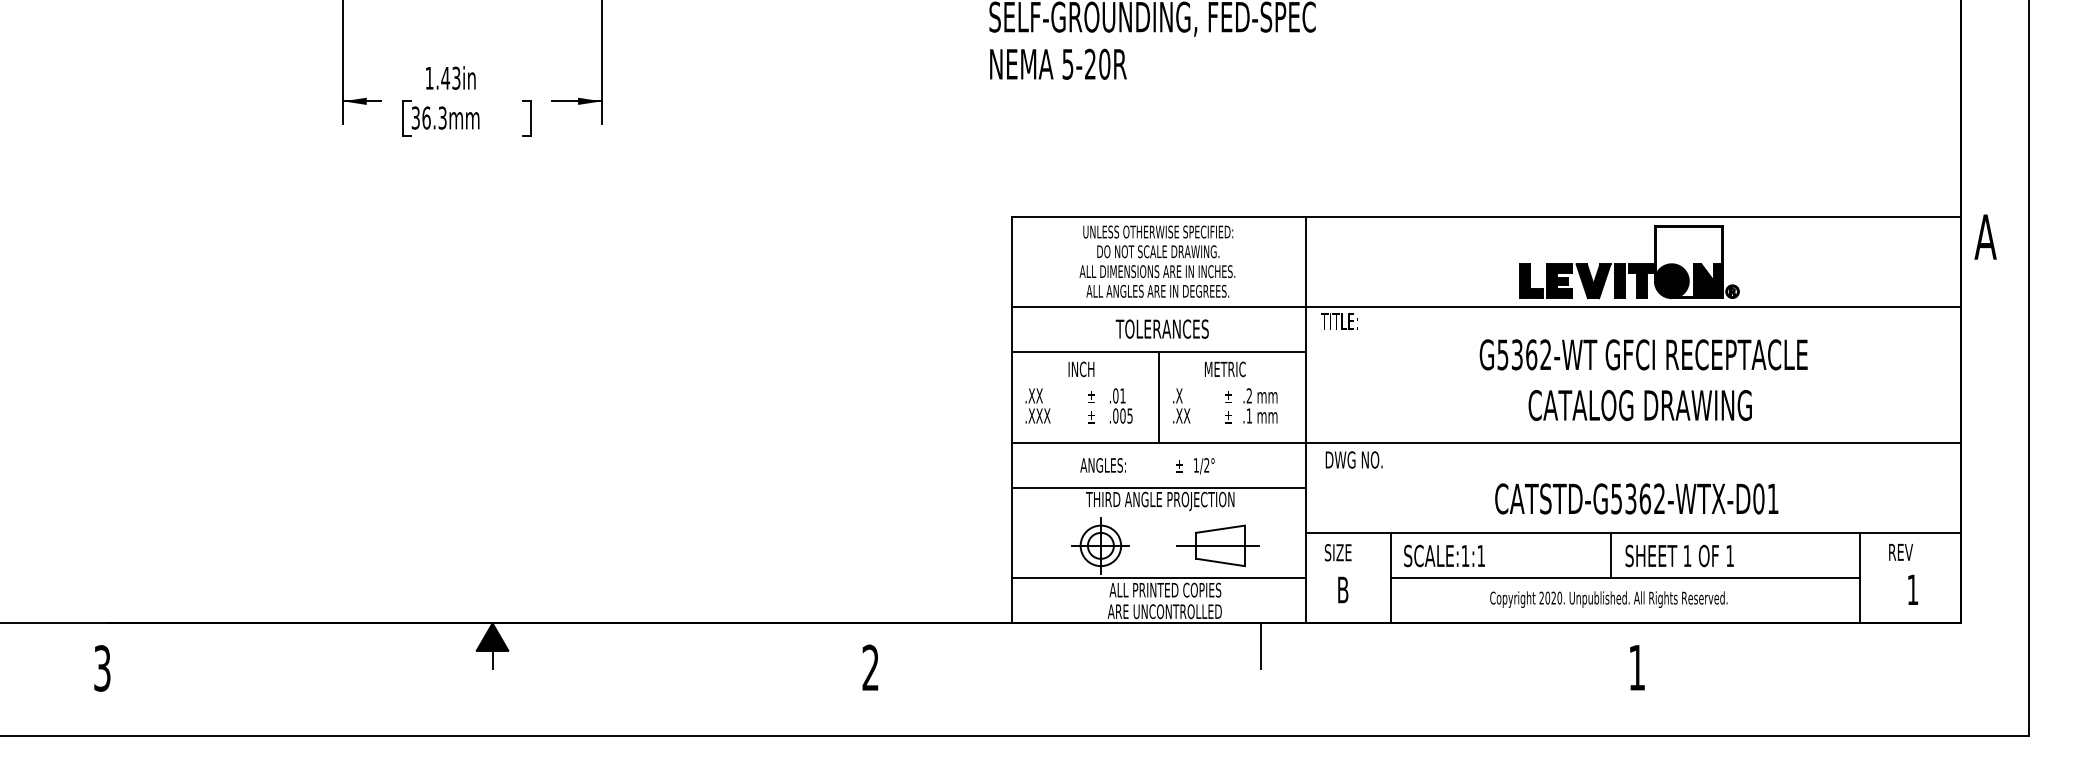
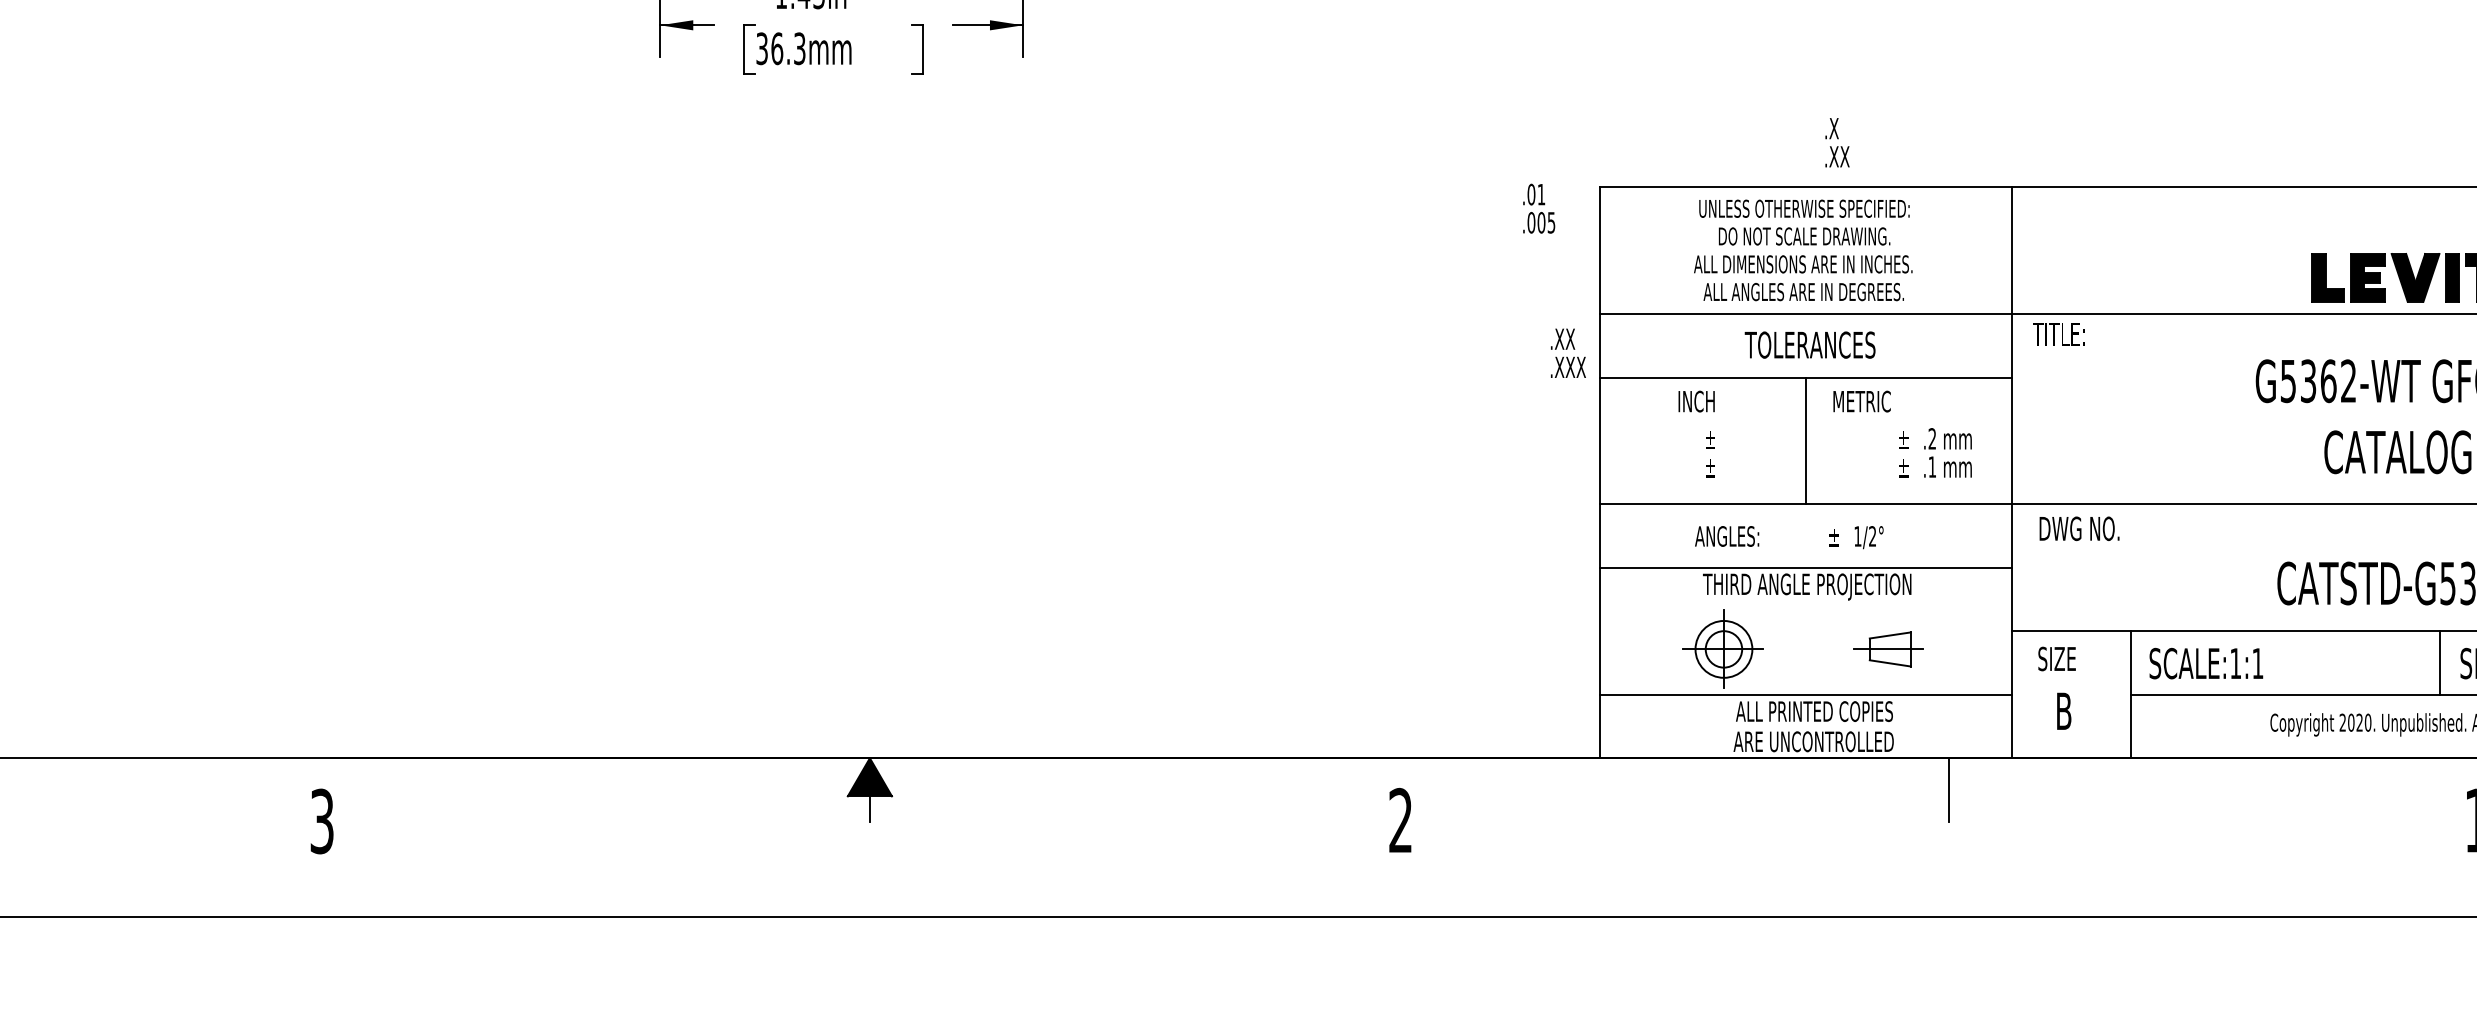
text: (1225, 369) -> (1862, 401), moved
text: (1037, 405) -> (1567, 352), moved
text: (1121, 405) -> (1539, 208), moved
text: (1181, 405) -> (1837, 142), moved
part: (1217, 545) -> (1887, 648), size x0.6

